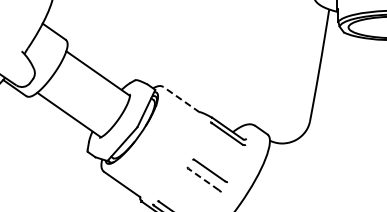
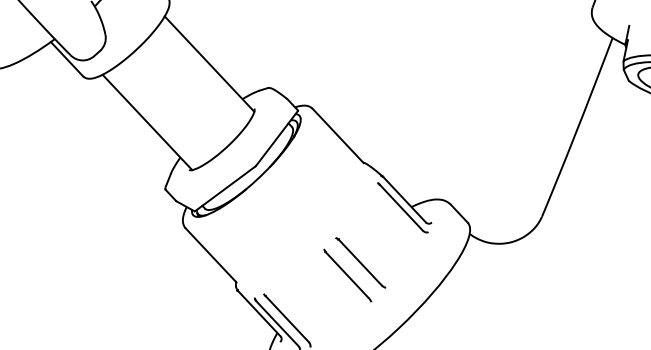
line: (181, 99) -> (338, 135), dashed -> solid
line: (203, 179) -> (346, 275), dashed -> solid

